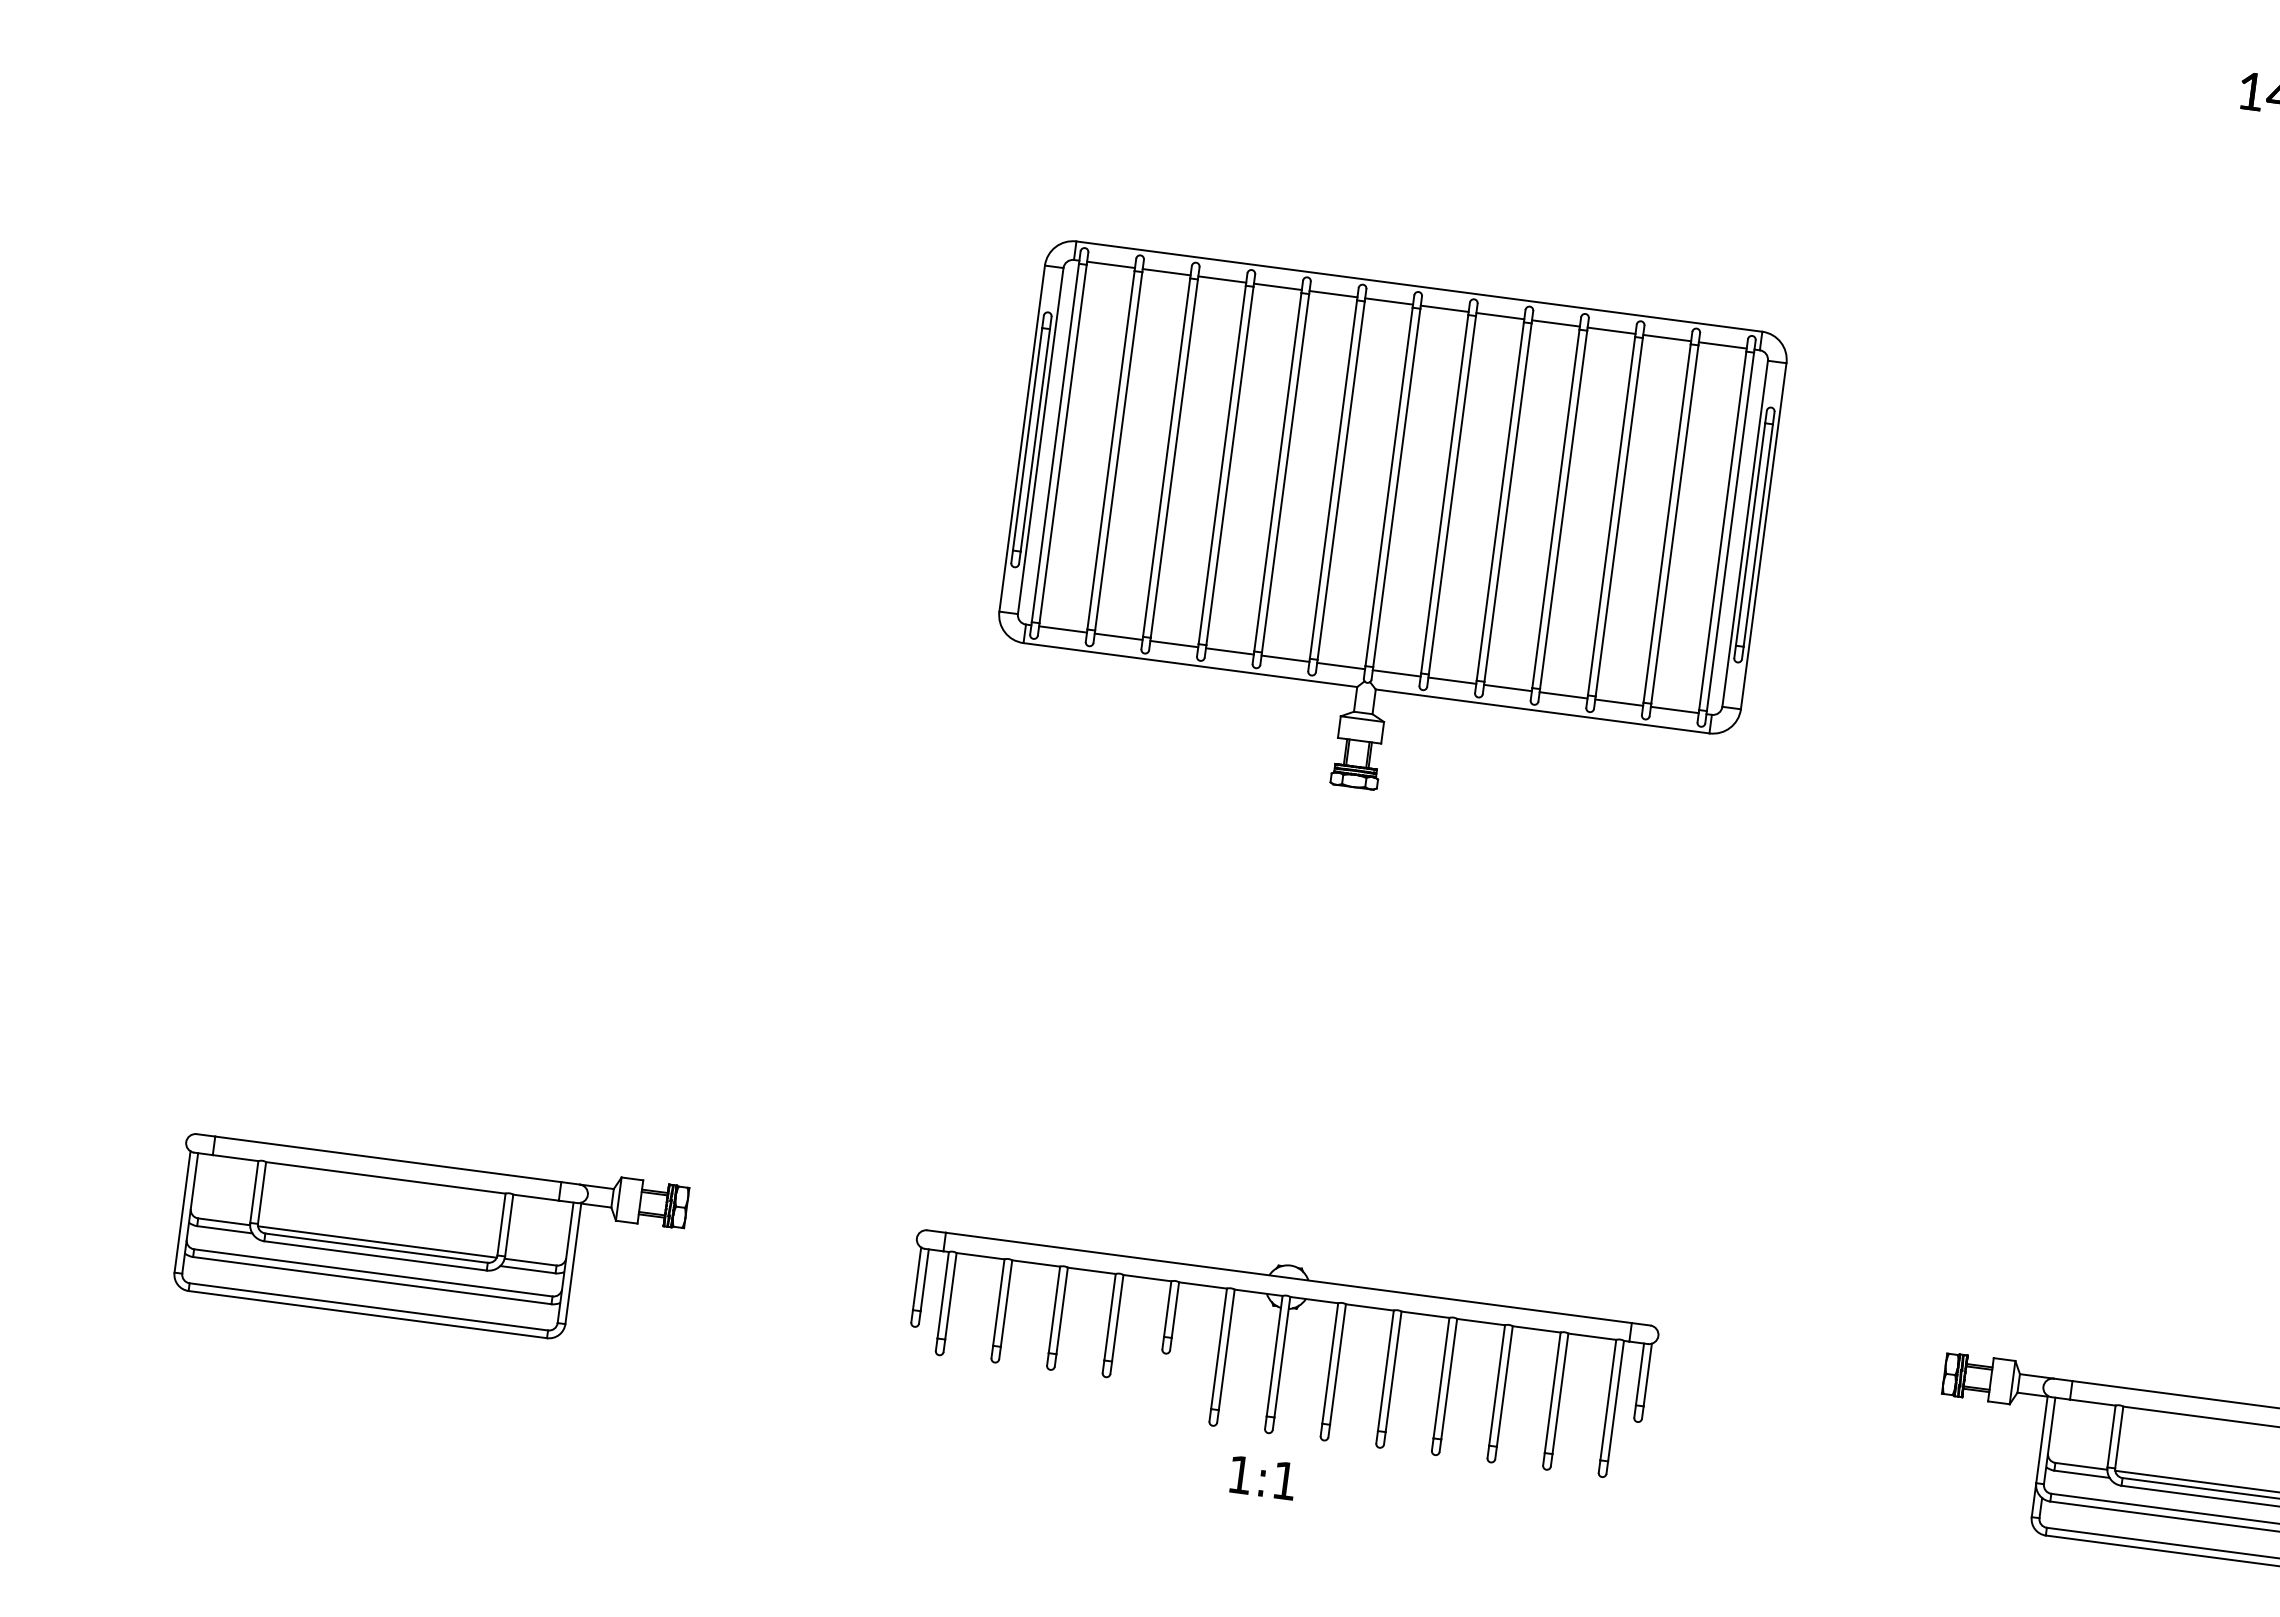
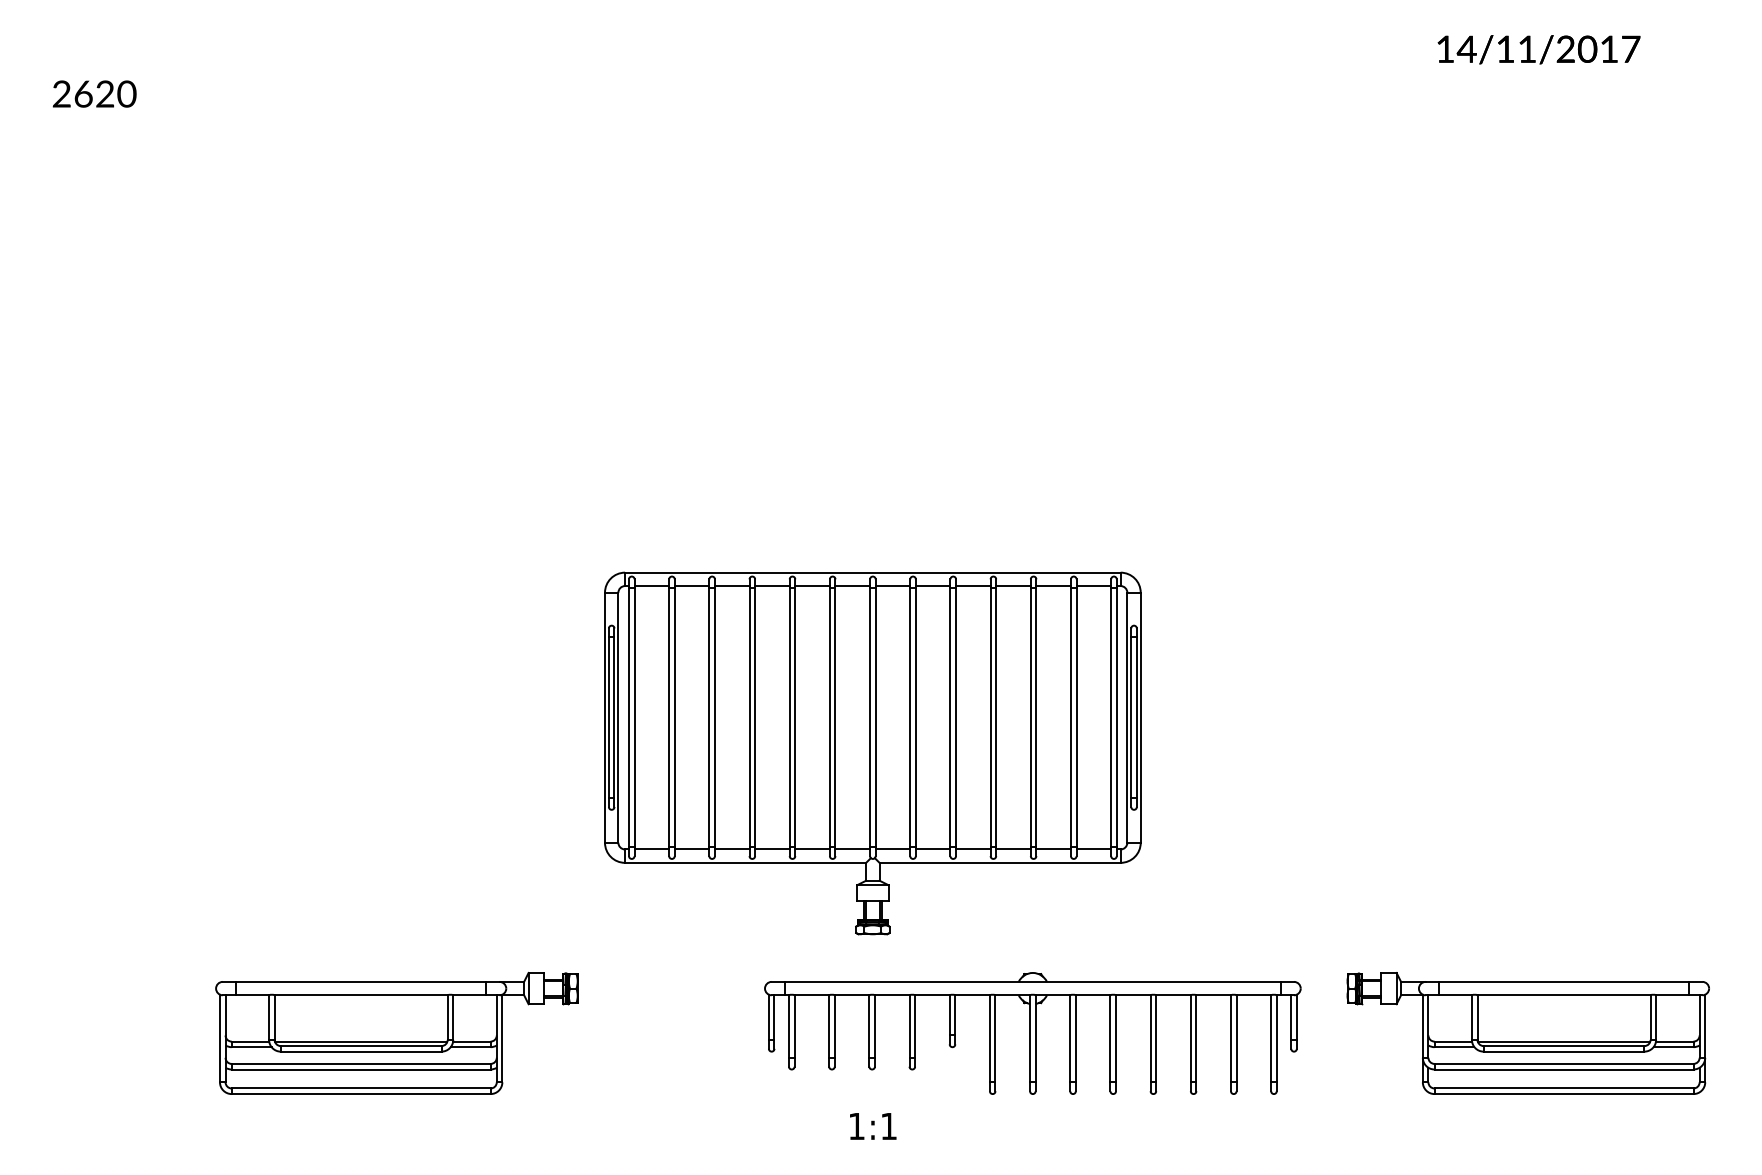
part: (1385, 536) -> (872, 753), moved
part: (427, 1235) -> (396, 1032), moved
part: (1278, 1349) -> (1032, 1033), moved

